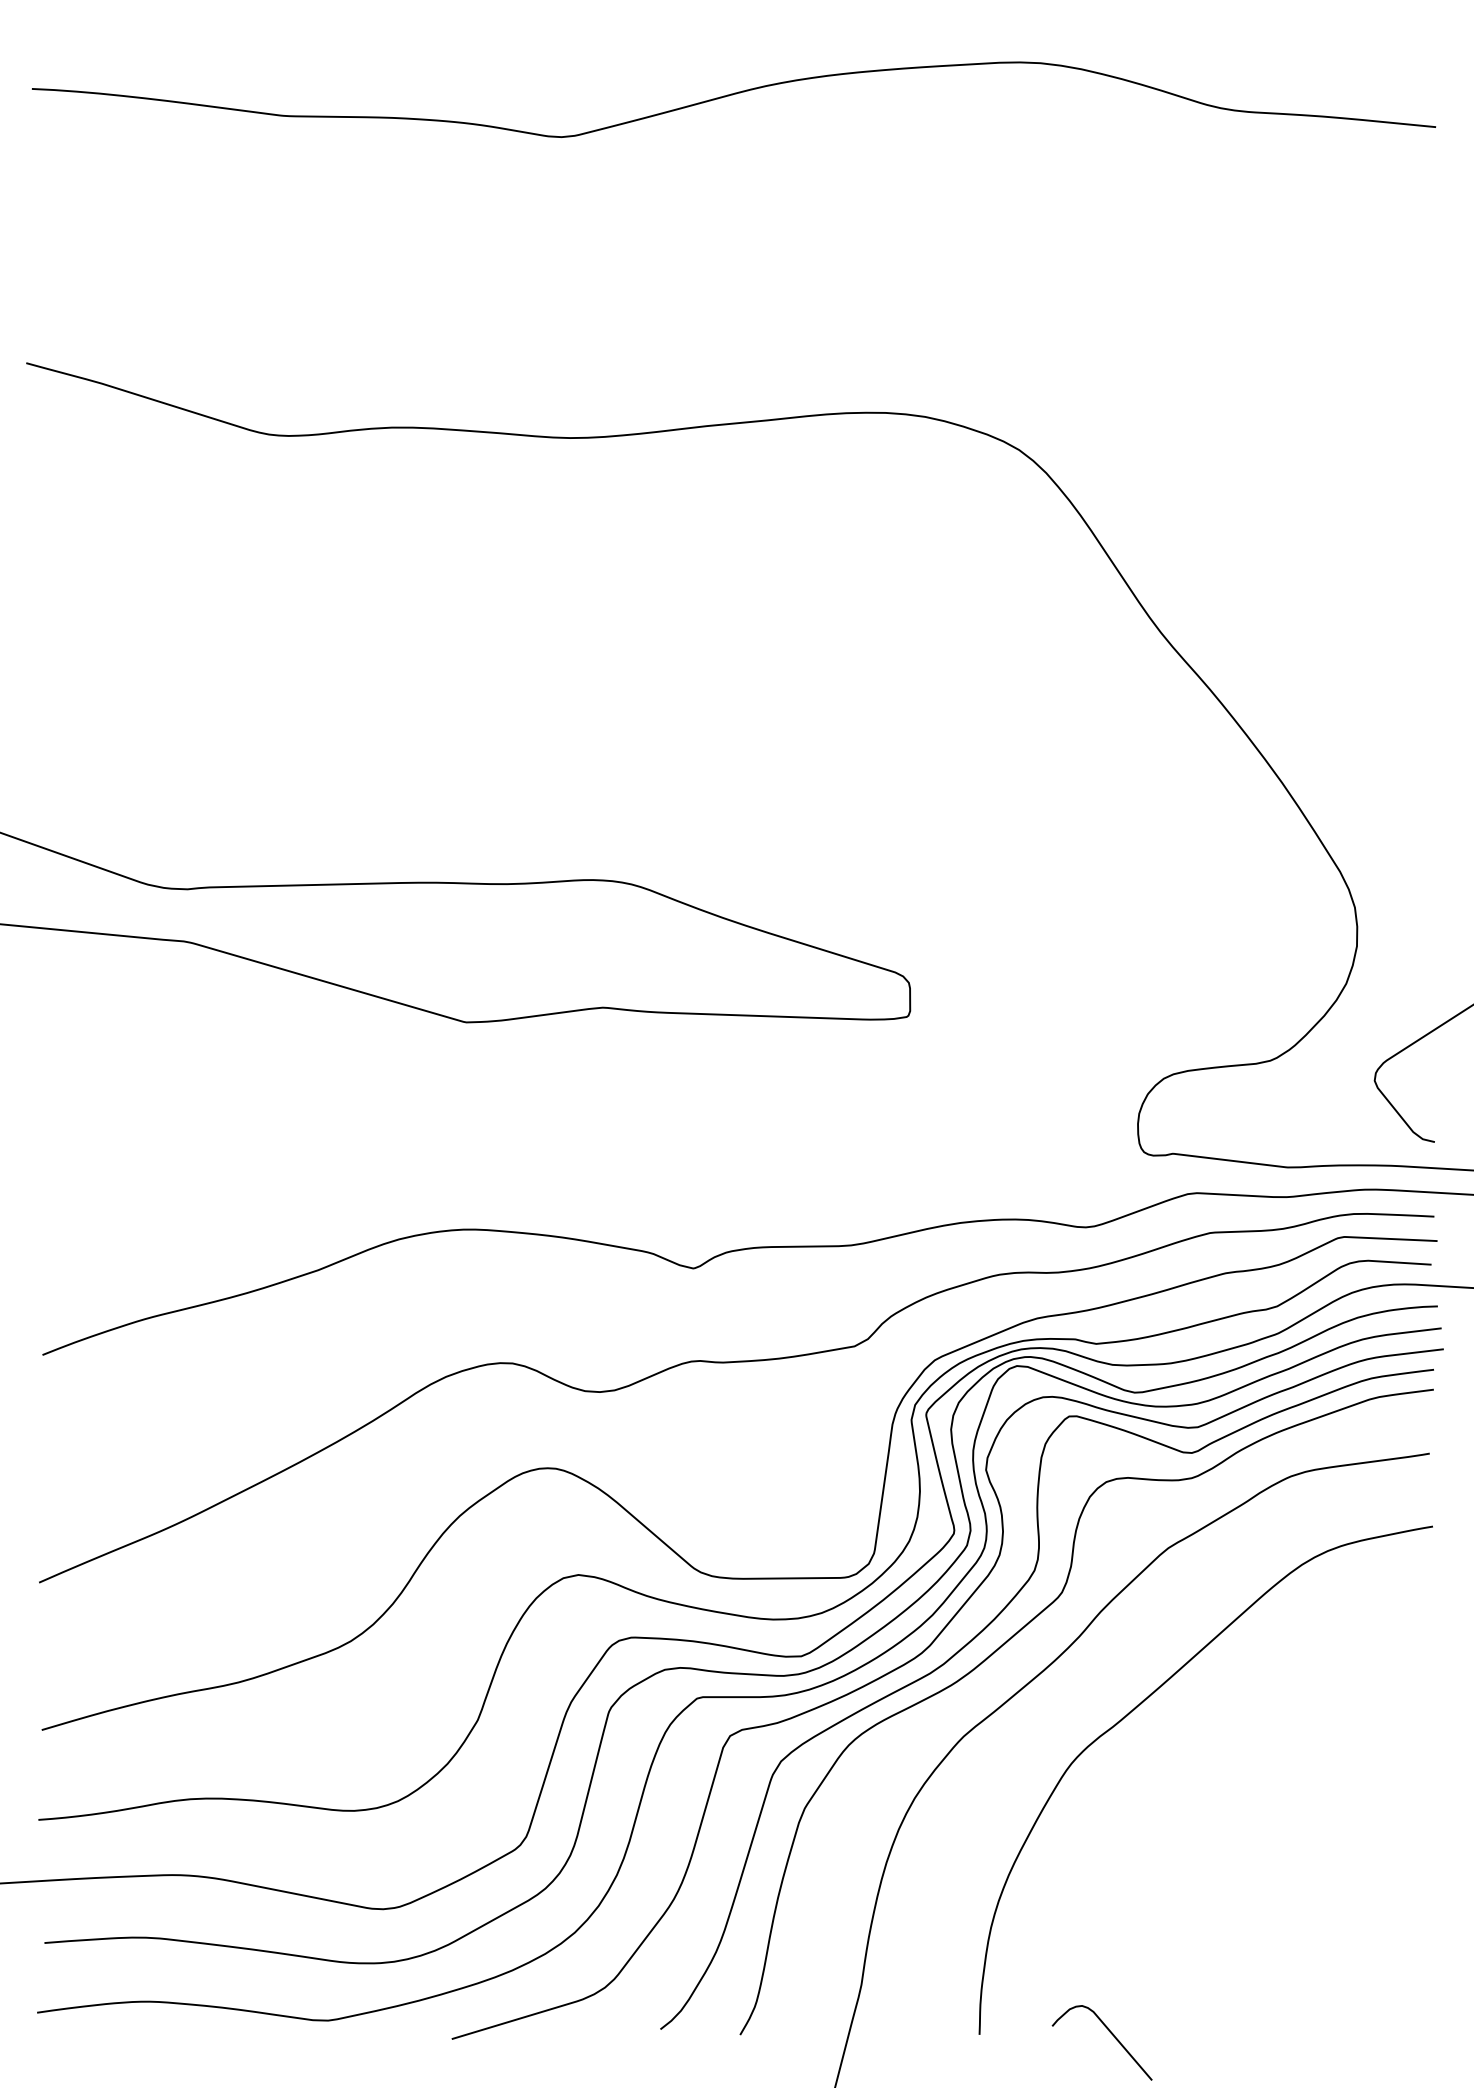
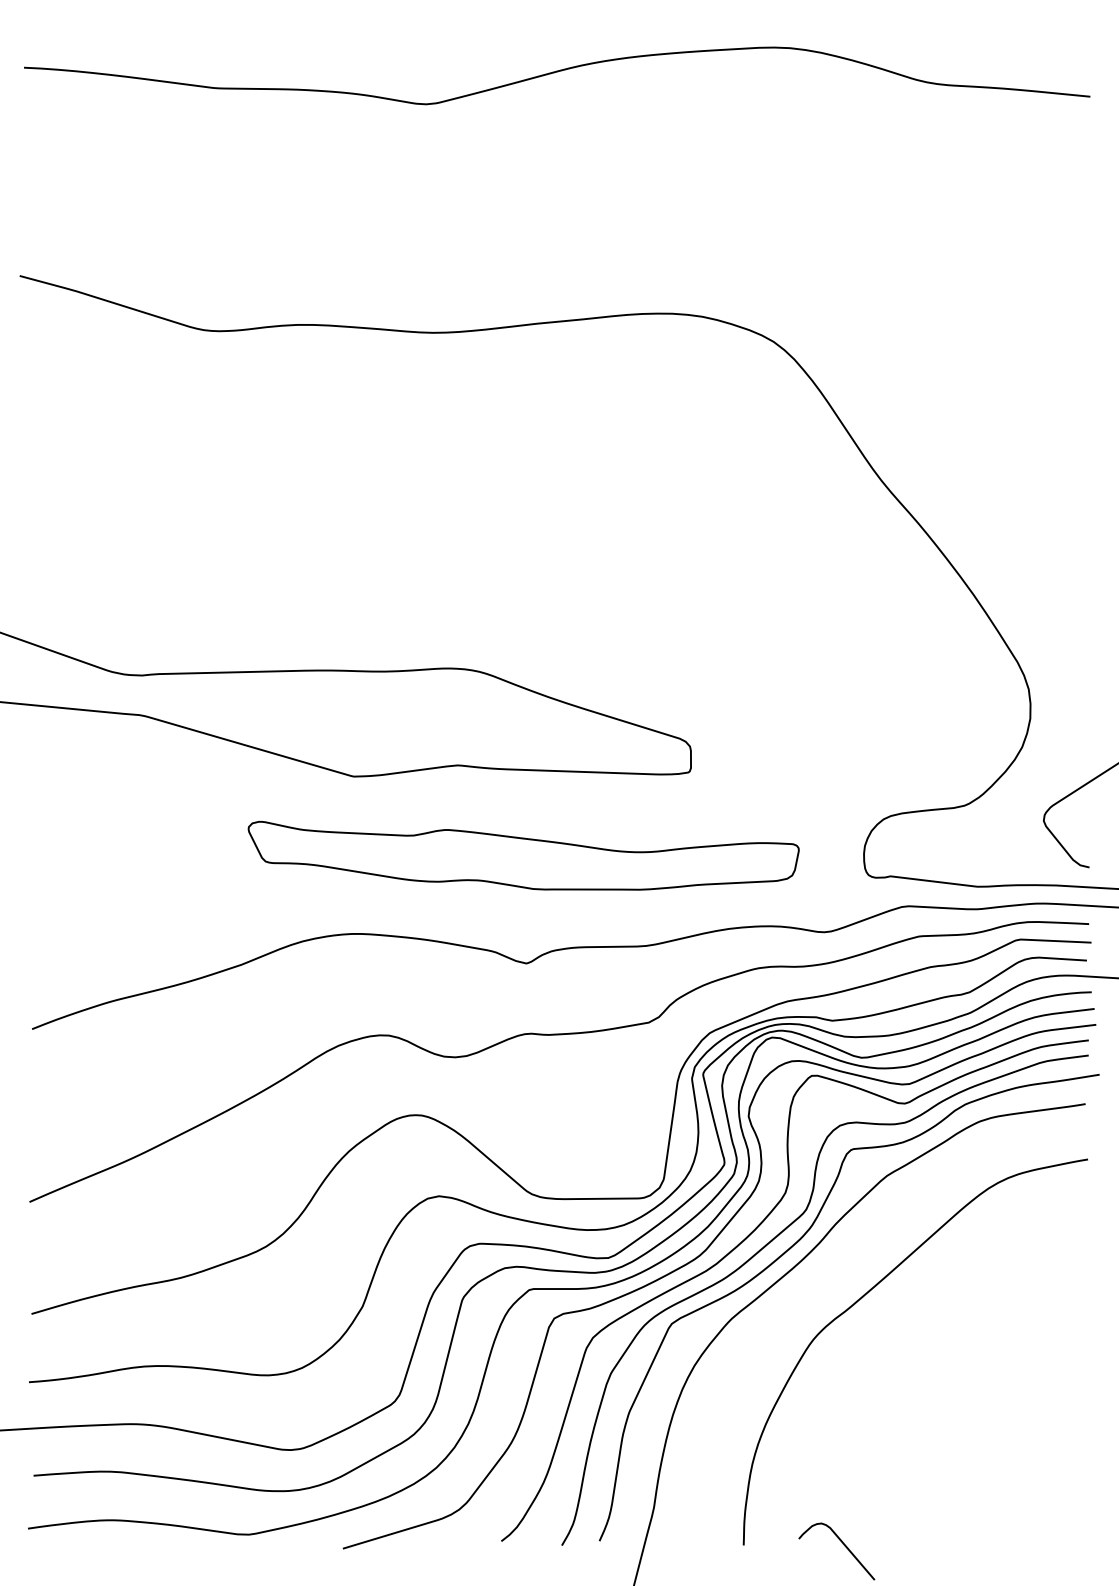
part: (689, 1126) -> (523, 855), added
curve: (1051, 1635) -> (798, 1242), added

